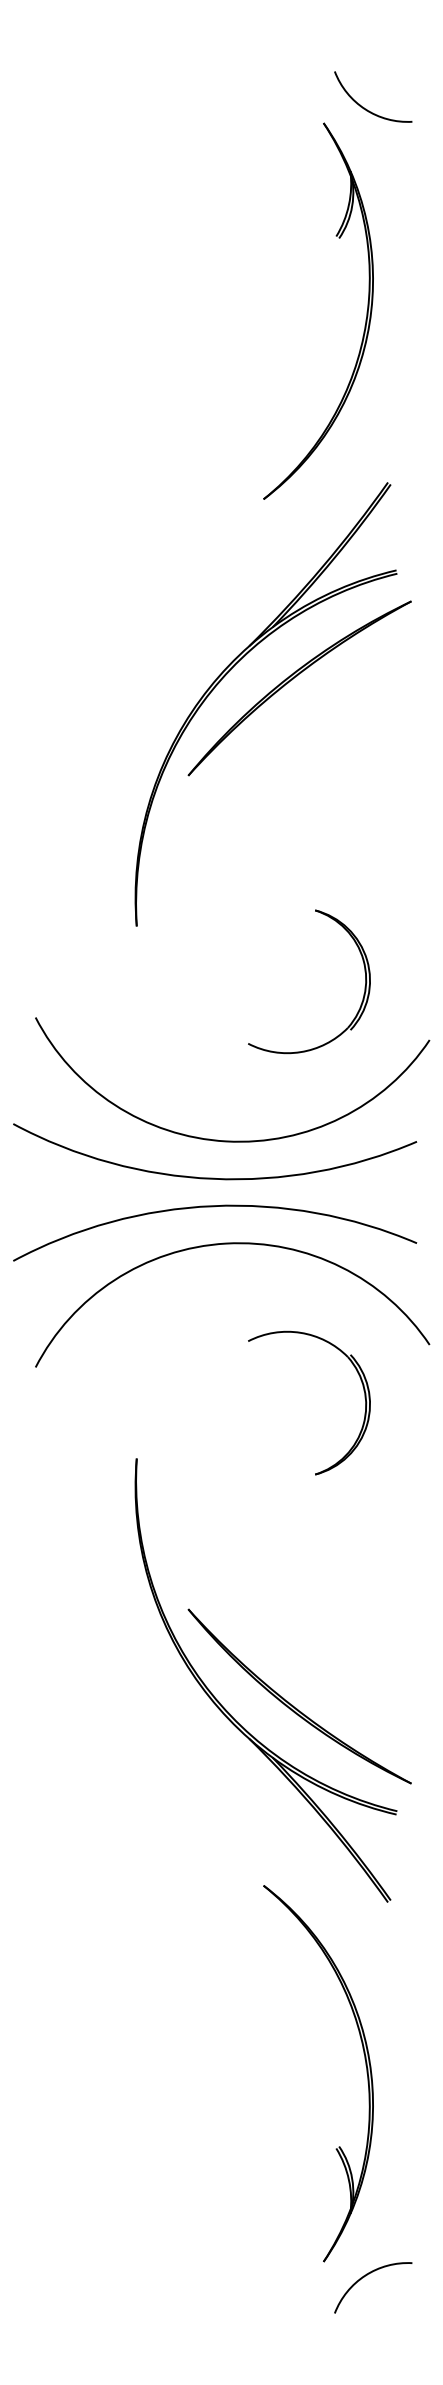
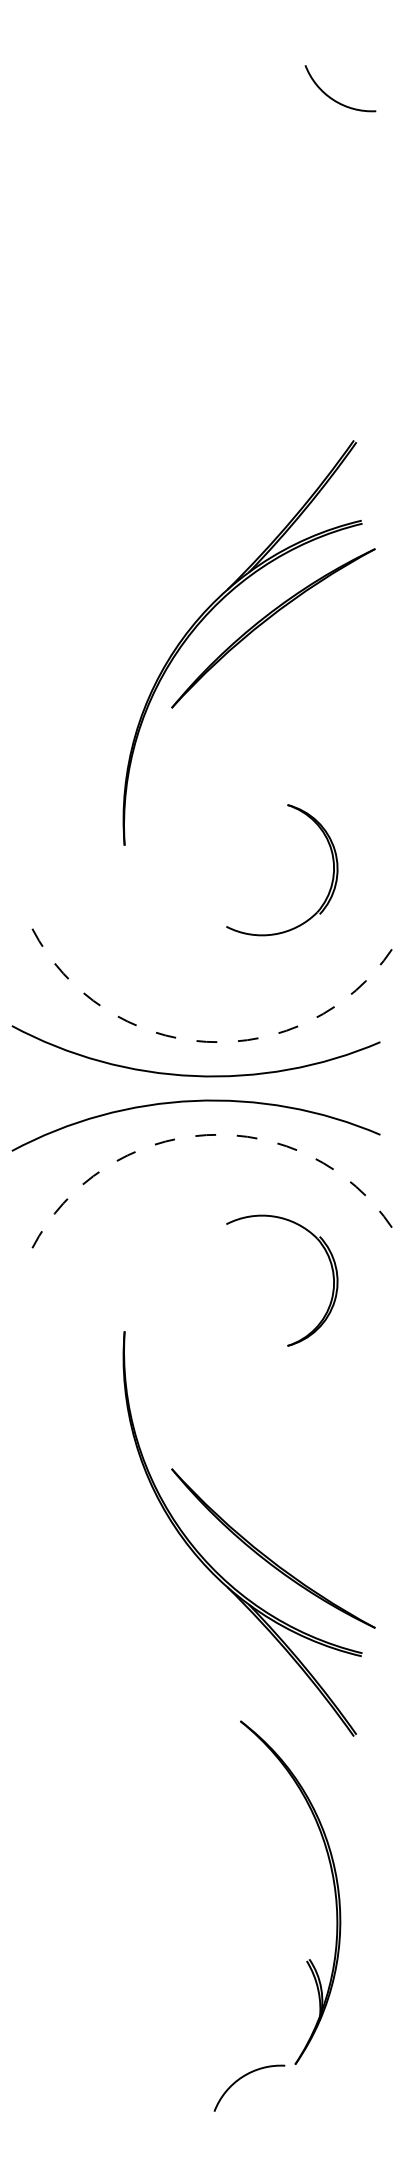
part: (365, 318) -> (333, 290), removed
part: (364, 985) -> (332, 873), moved
arc: (226, 1141) -> (206, 1041), solid -> dashed
arc: (226, 1243) -> (206, 1135), solid -> dashed
arc: (365, 2277) -> (242, 2078), moved

